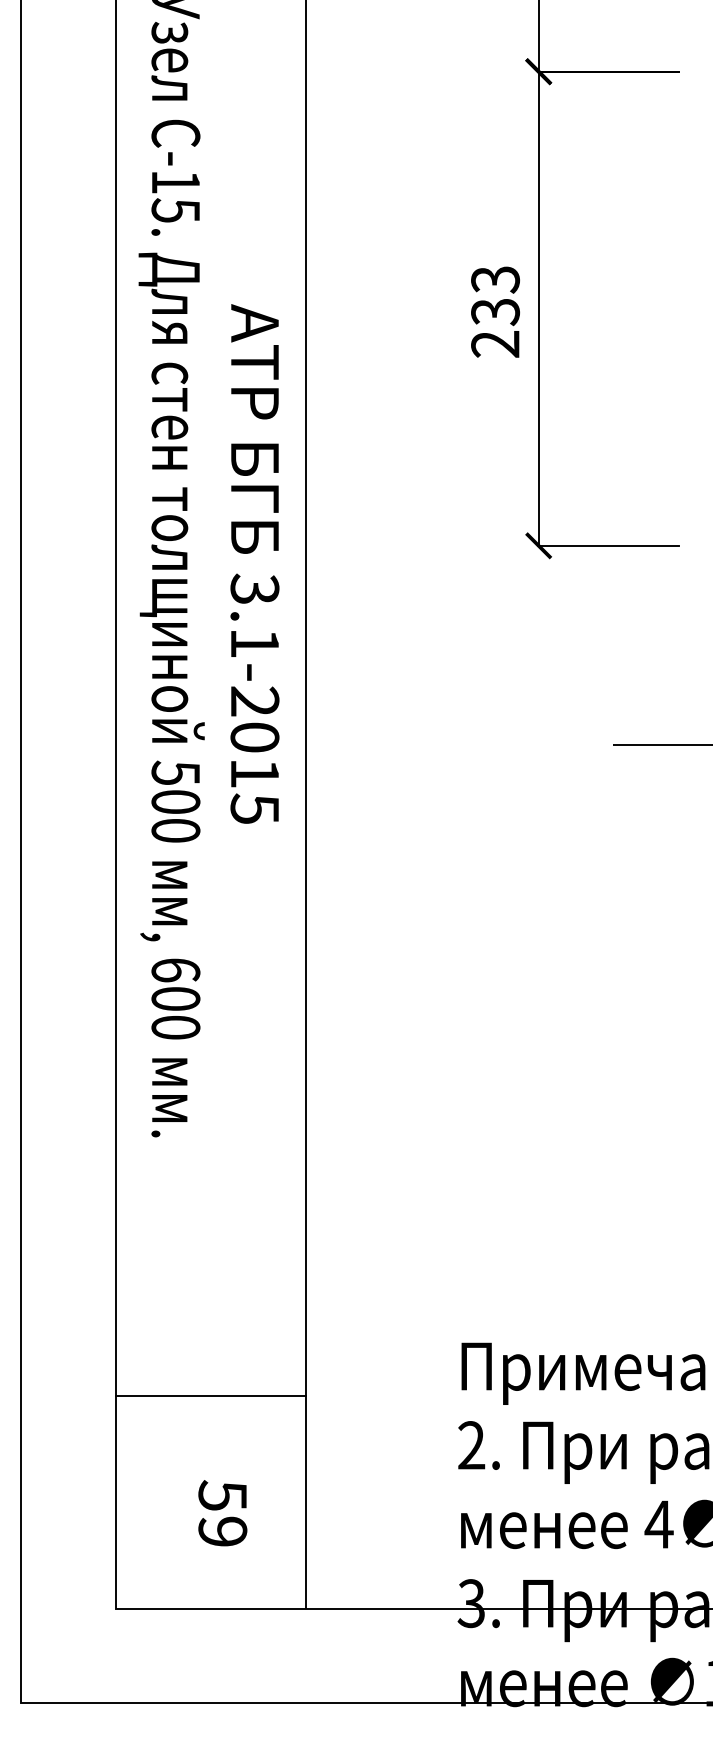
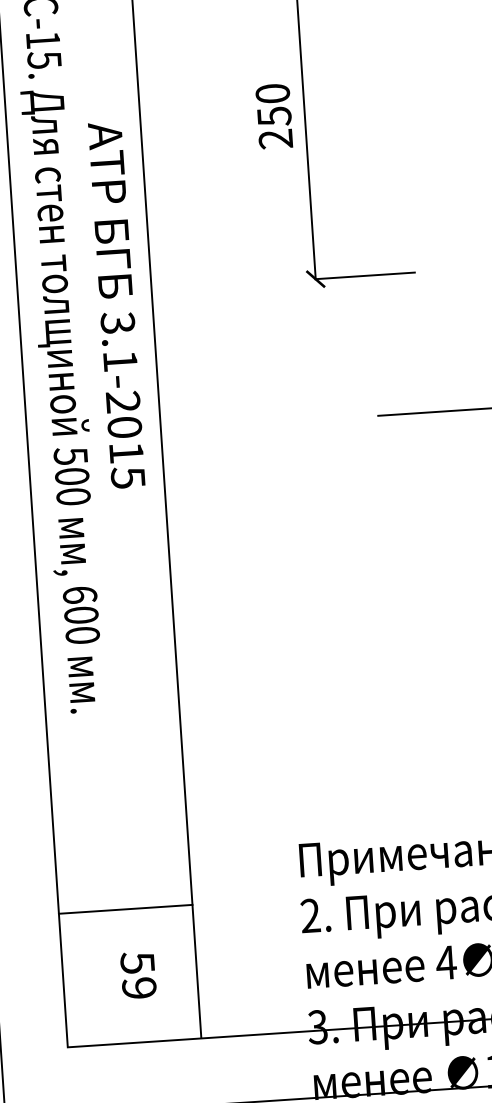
text: (495, 295) -> (273, 104), 233 -> 250
line: (210, 1395) -> (125, 909), moved

